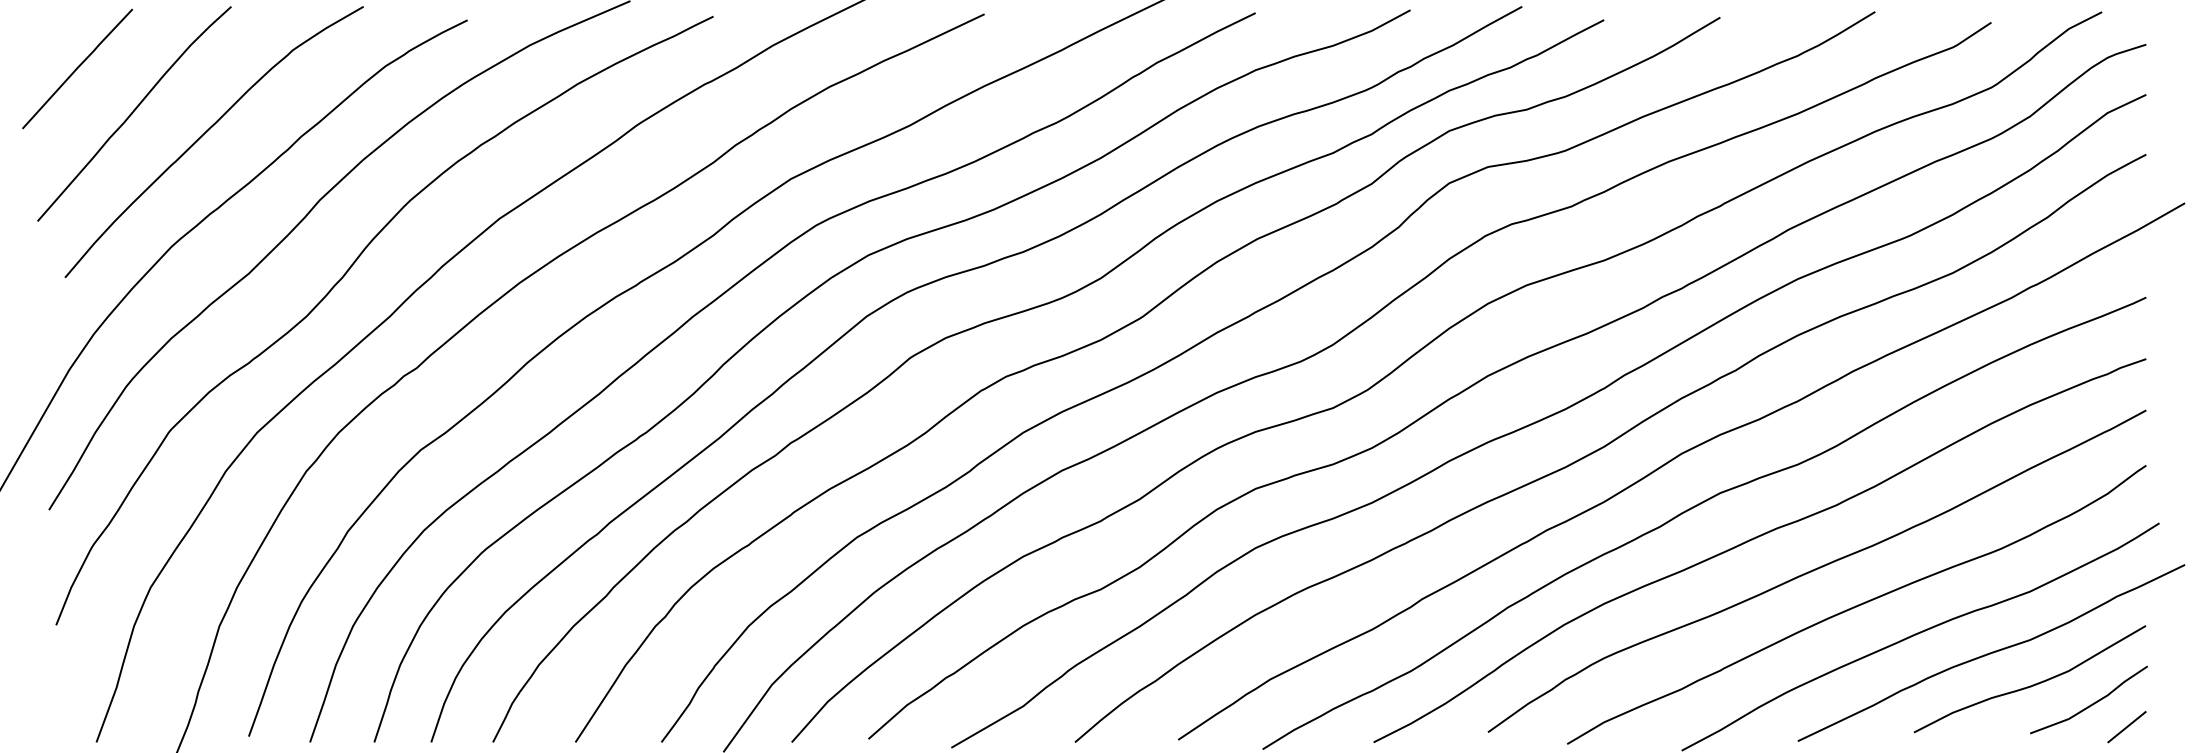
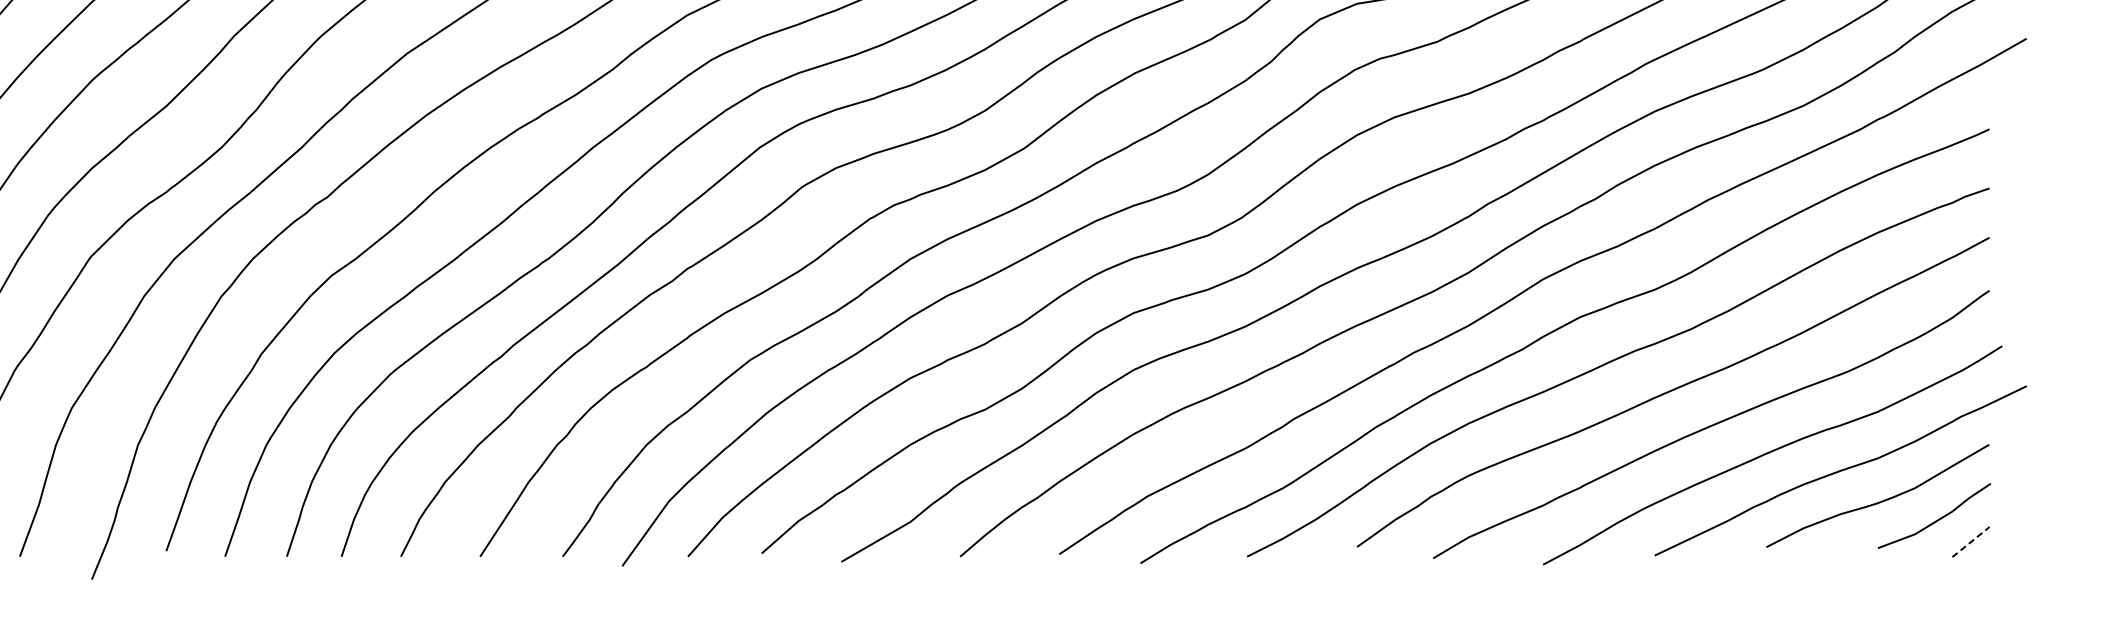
line: (2126, 727) -> (1970, 542), solid -> dashed

